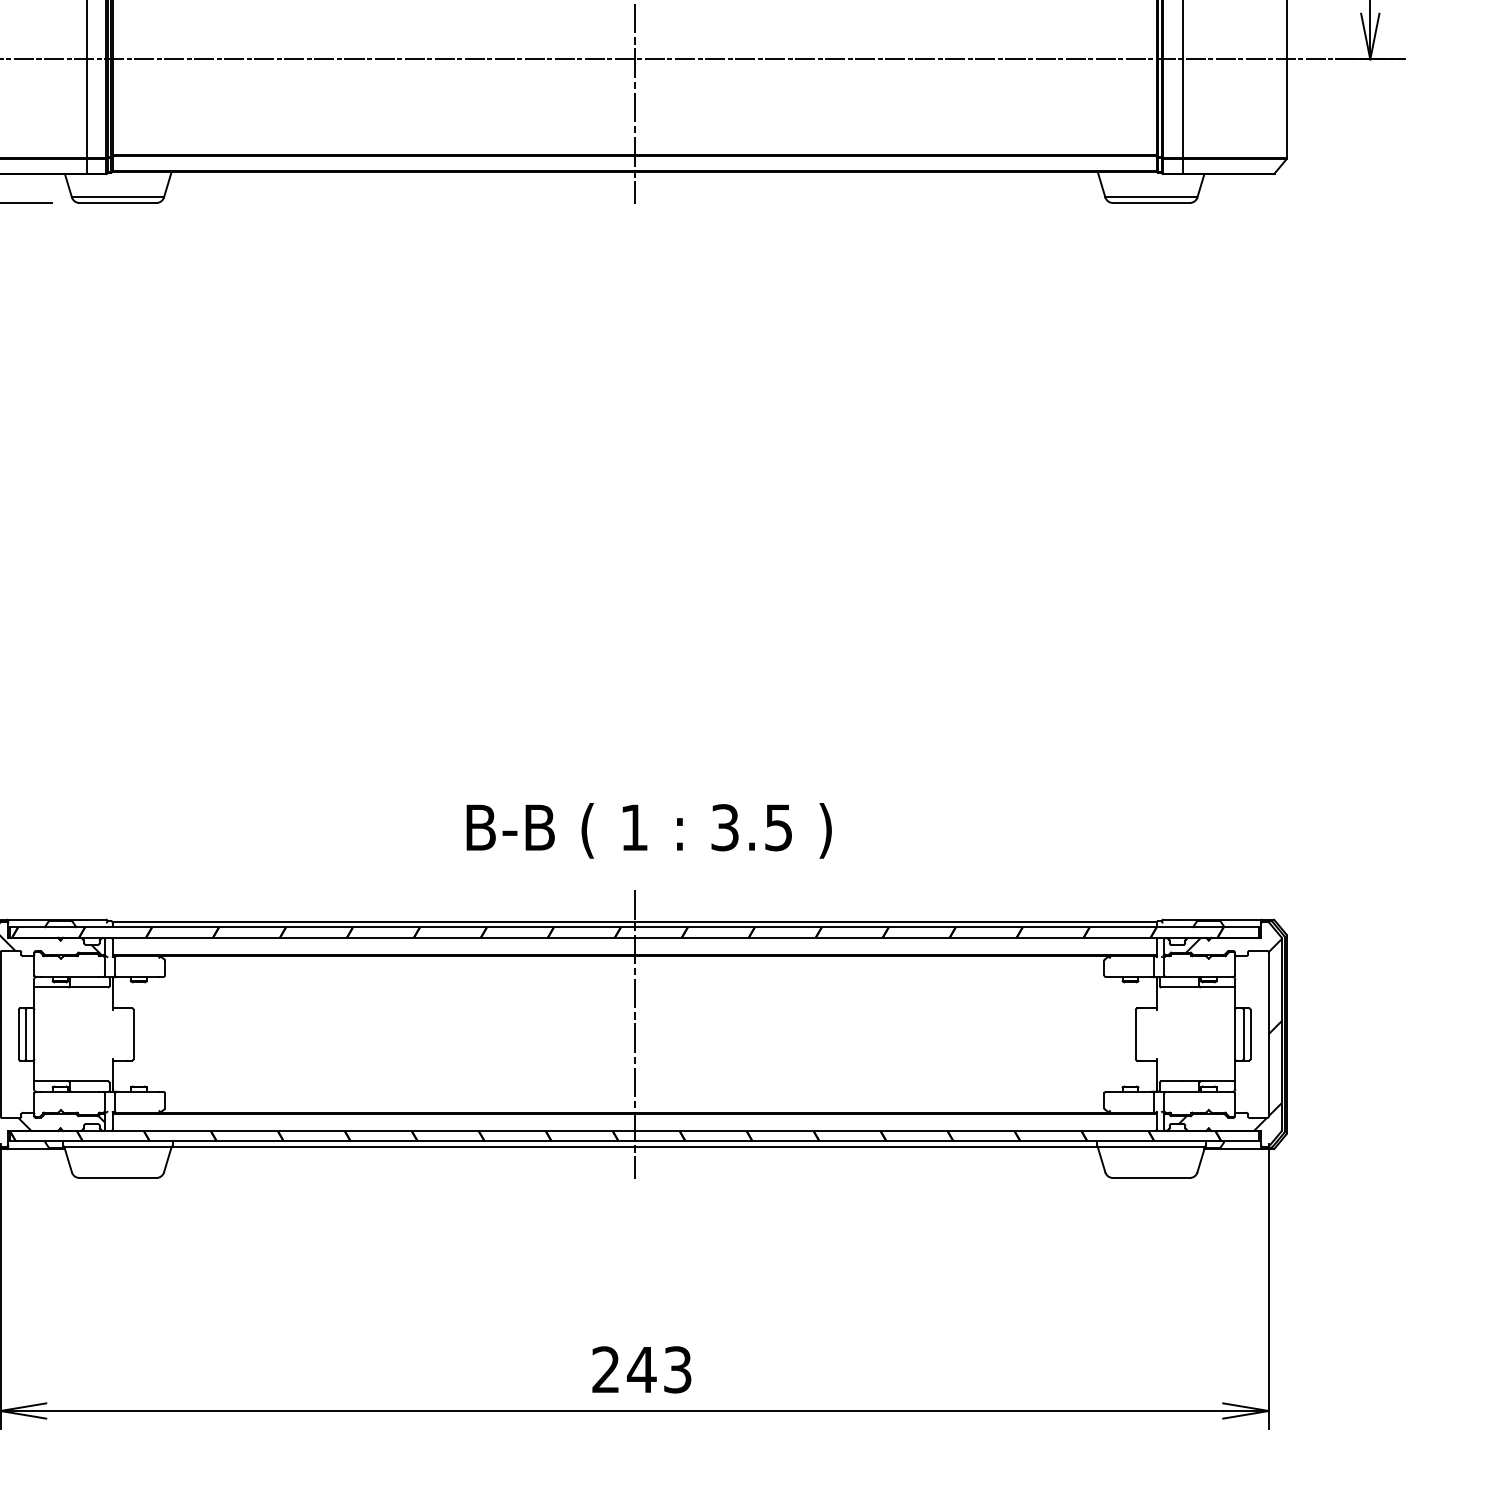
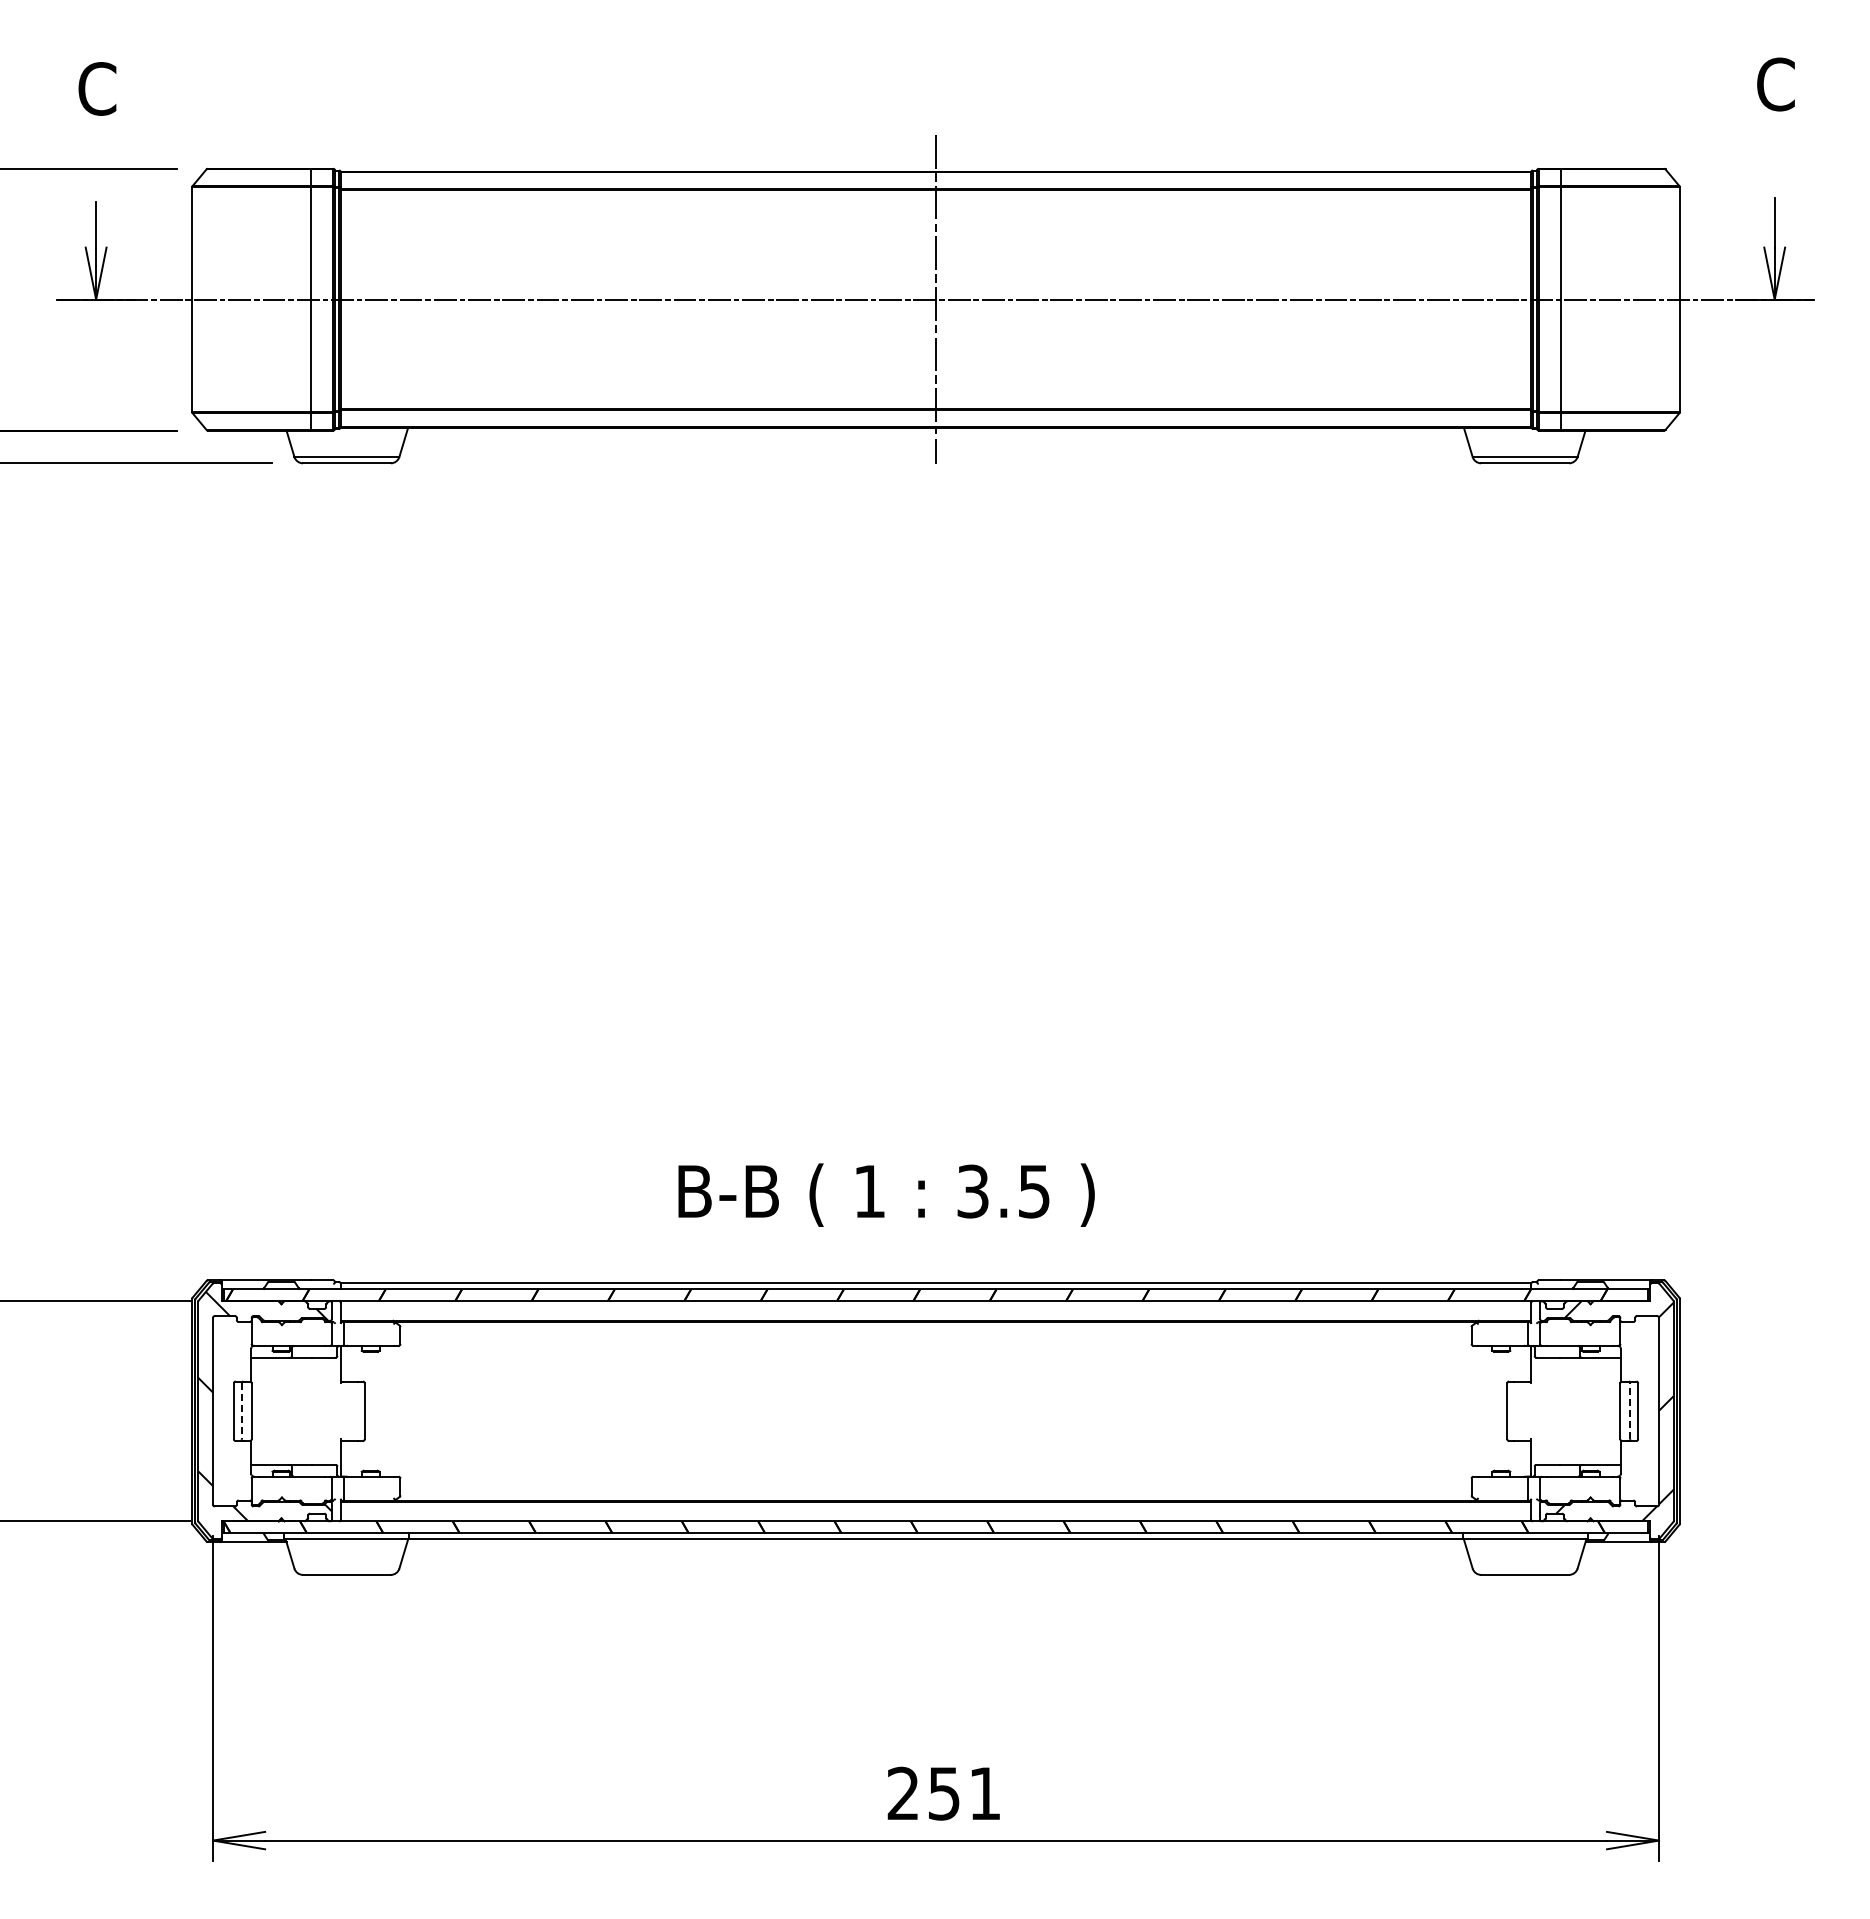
text: (649, 830) -> (886, 1194), moved
line: (635, 1033) -> (936, 1410), removed
line: (25, 1034) -> (241, 1411), solid -> dashed
line: (1243, 1034) -> (1630, 1411), solid -> dashed
text: (658, 1369) -> (963, 1793), 243 -> 251

